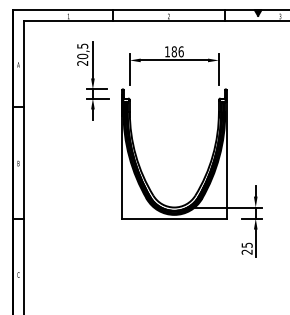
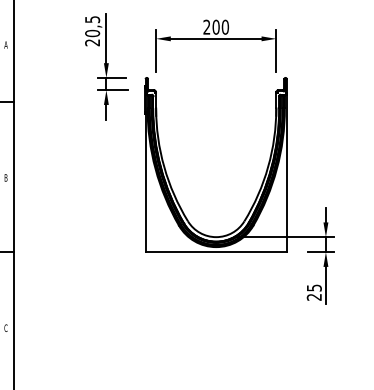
text: (173, 51) -> (215, 26), 186 -> 200

